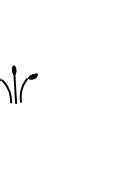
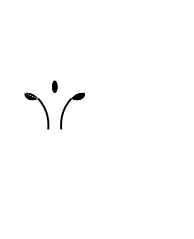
line: (14, 86) -> (54, 107), removed

